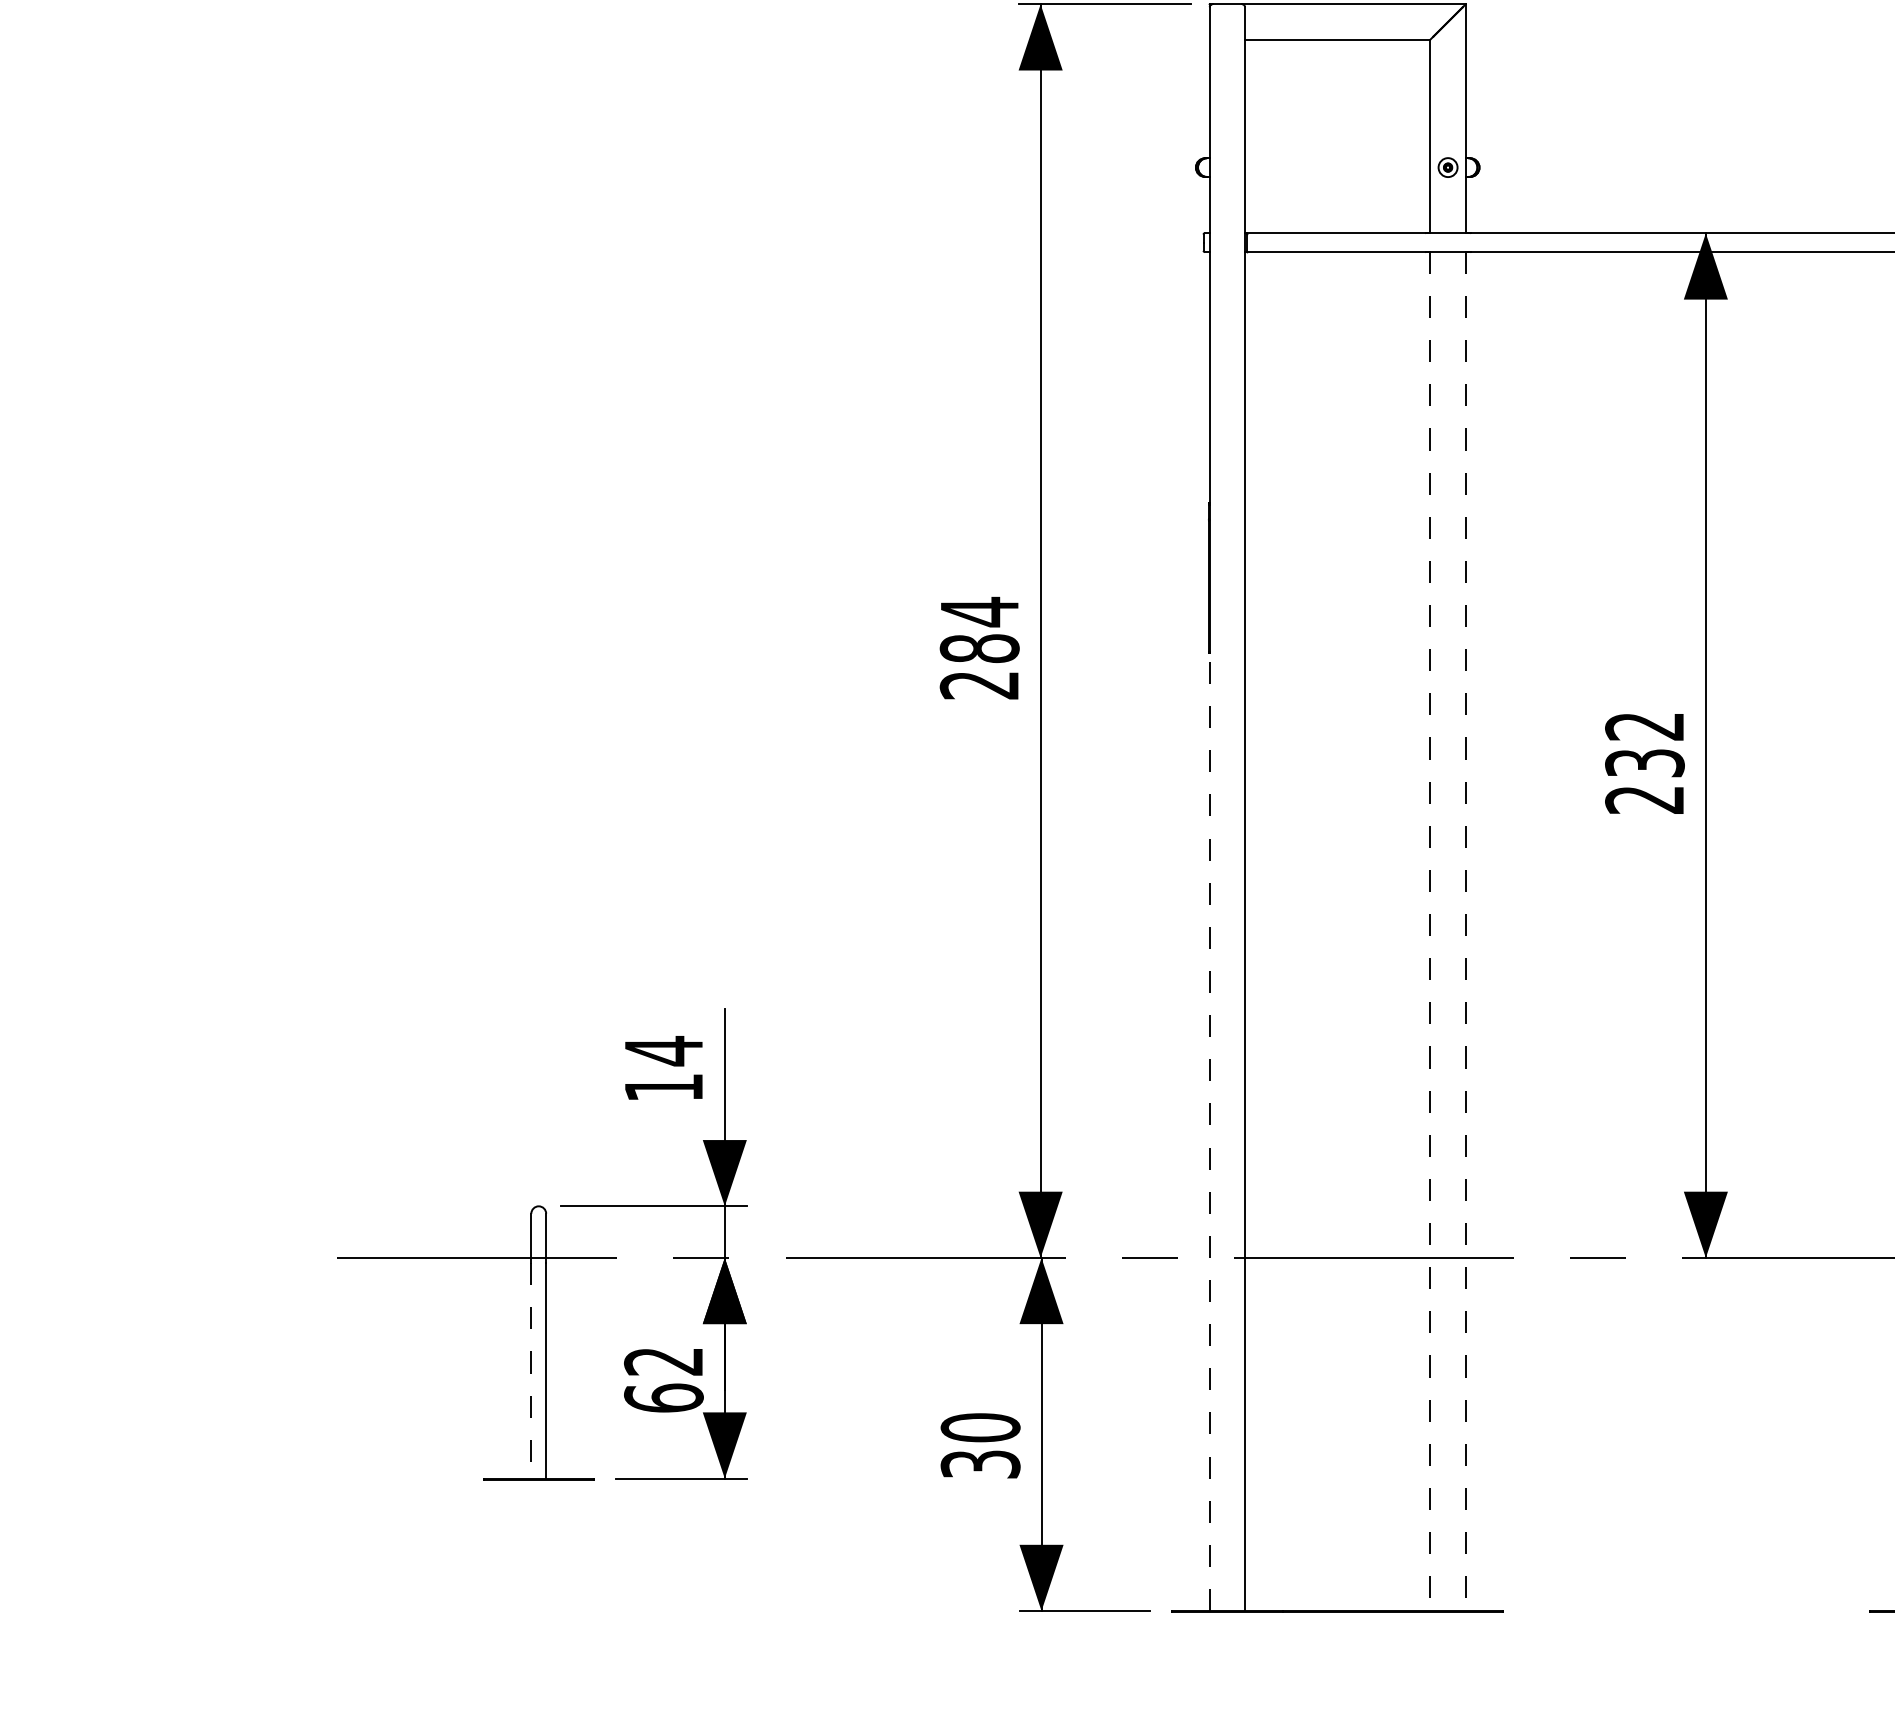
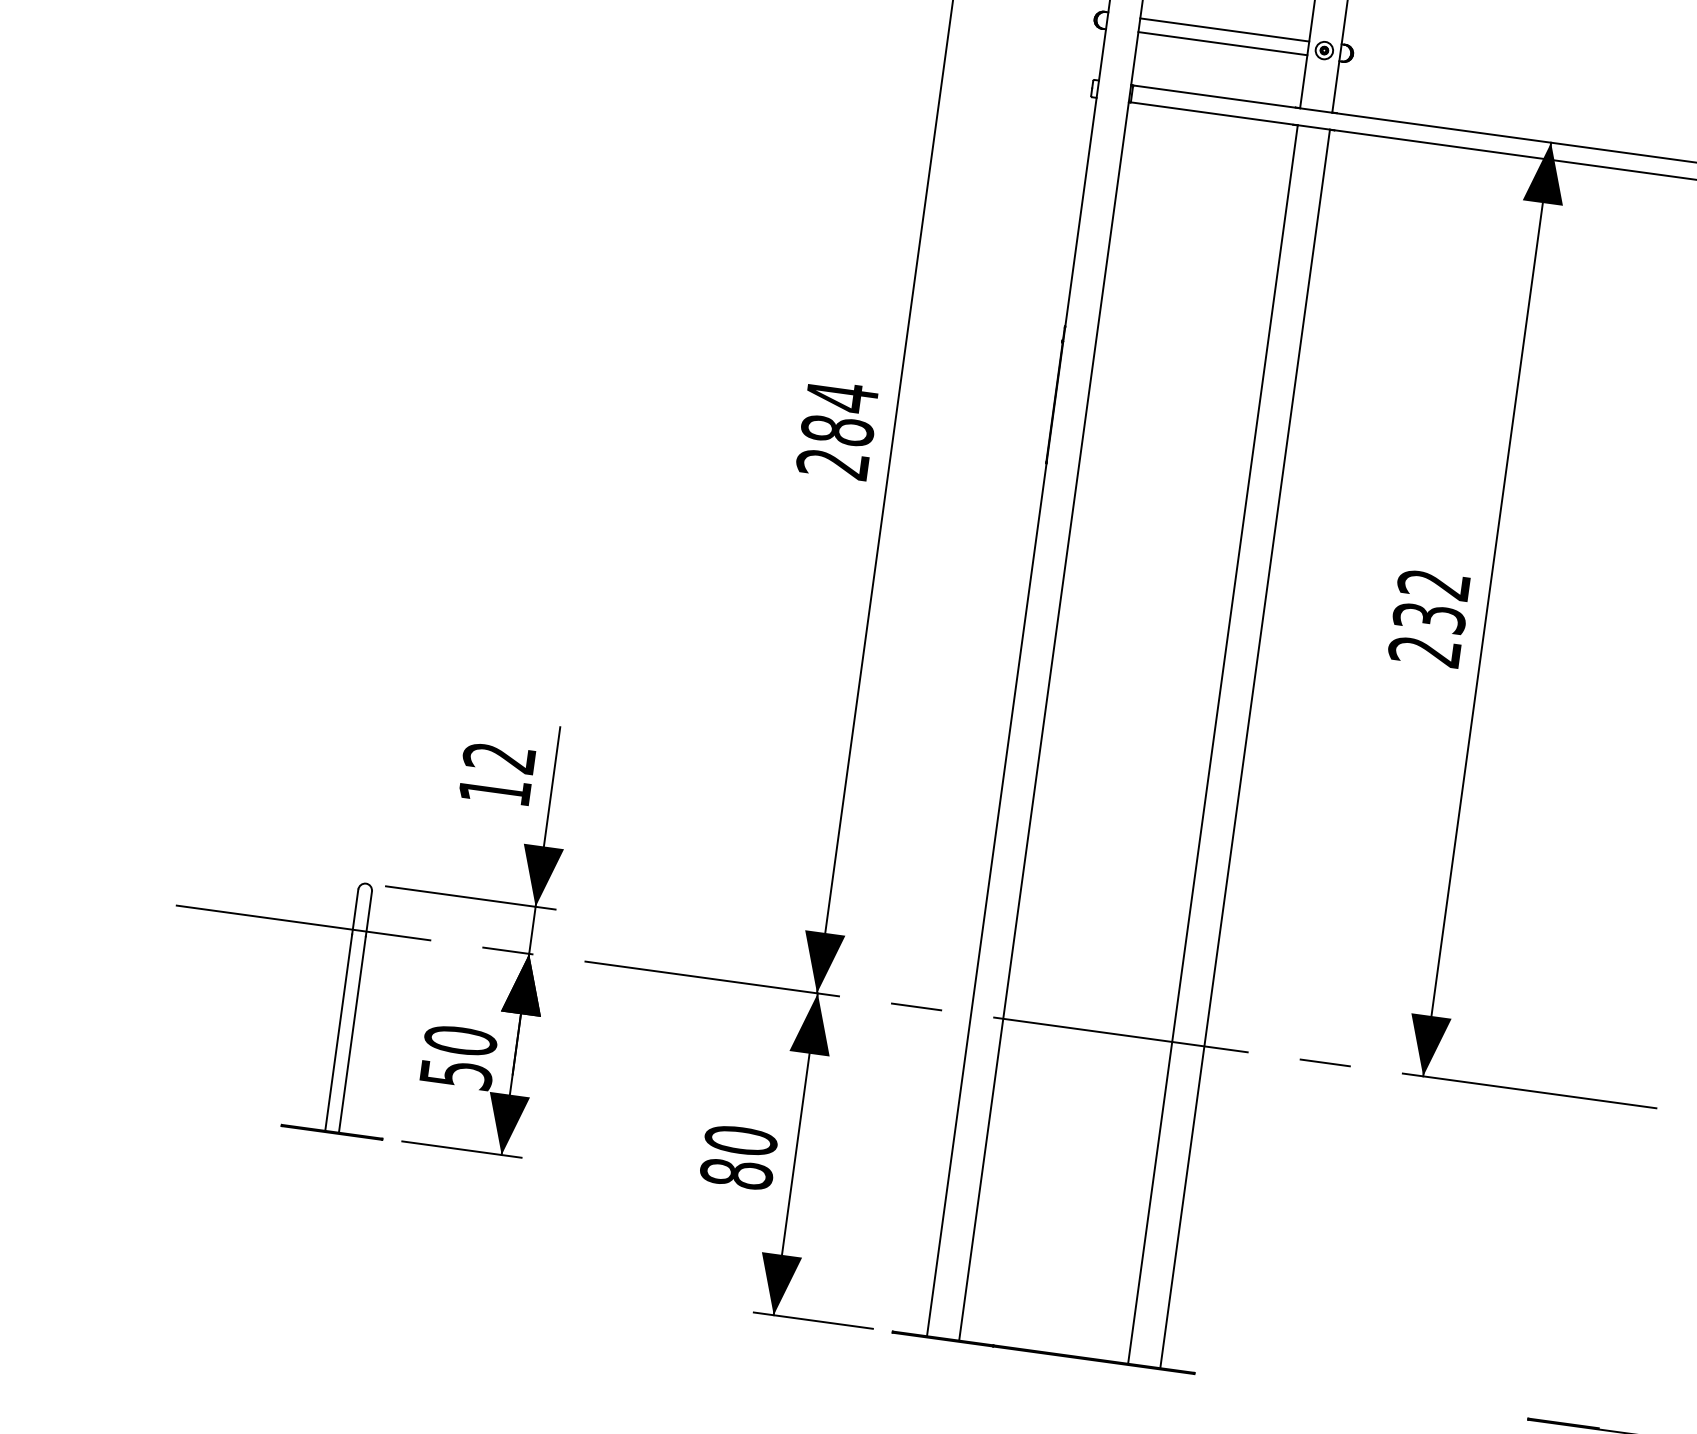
line: (1337, 160) -> (1224, 30), added
line: (1337, 175) -> (1222, 43), added
line: (1430, 931) -> (1213, 744), dashed -> solid
line: (1465, 931) -> (1244, 748), dashed -> solid
text: (663, 1051) -> (499, 758), 14 -> 12
line: (1209, 1131) -> (986, 899), dashed -> solid
line: (531, 1370) -> (338, 1032), dashed -> solid
text: (663, 1379) -> (458, 1057), 62 -> 50
text: (980, 1464) -> (736, 1174), 30 -> 80

